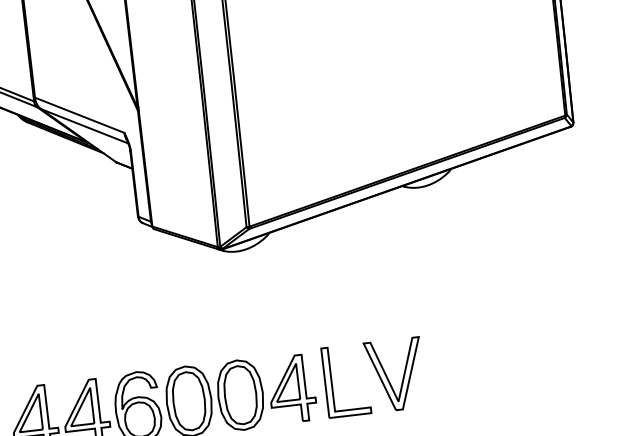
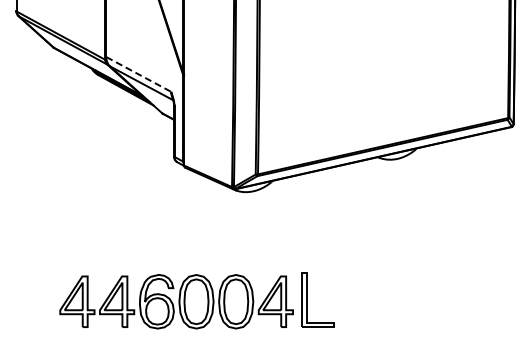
line: (79, 115) -> (138, 74), solid -> dashed
part: (394, 374) -> (355, 299), removed

